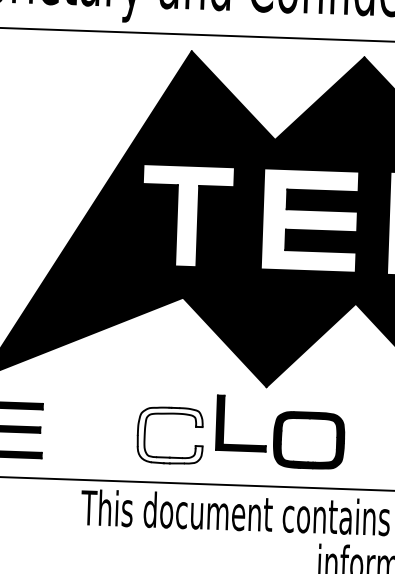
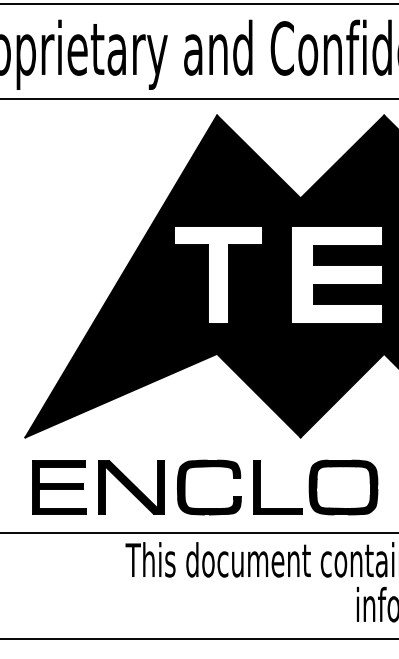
part: (223, 422) -> (260, 487), moved
part: (89, 432) -> (131, 487), added
fill: (169, 435) -> (208, 487), added

